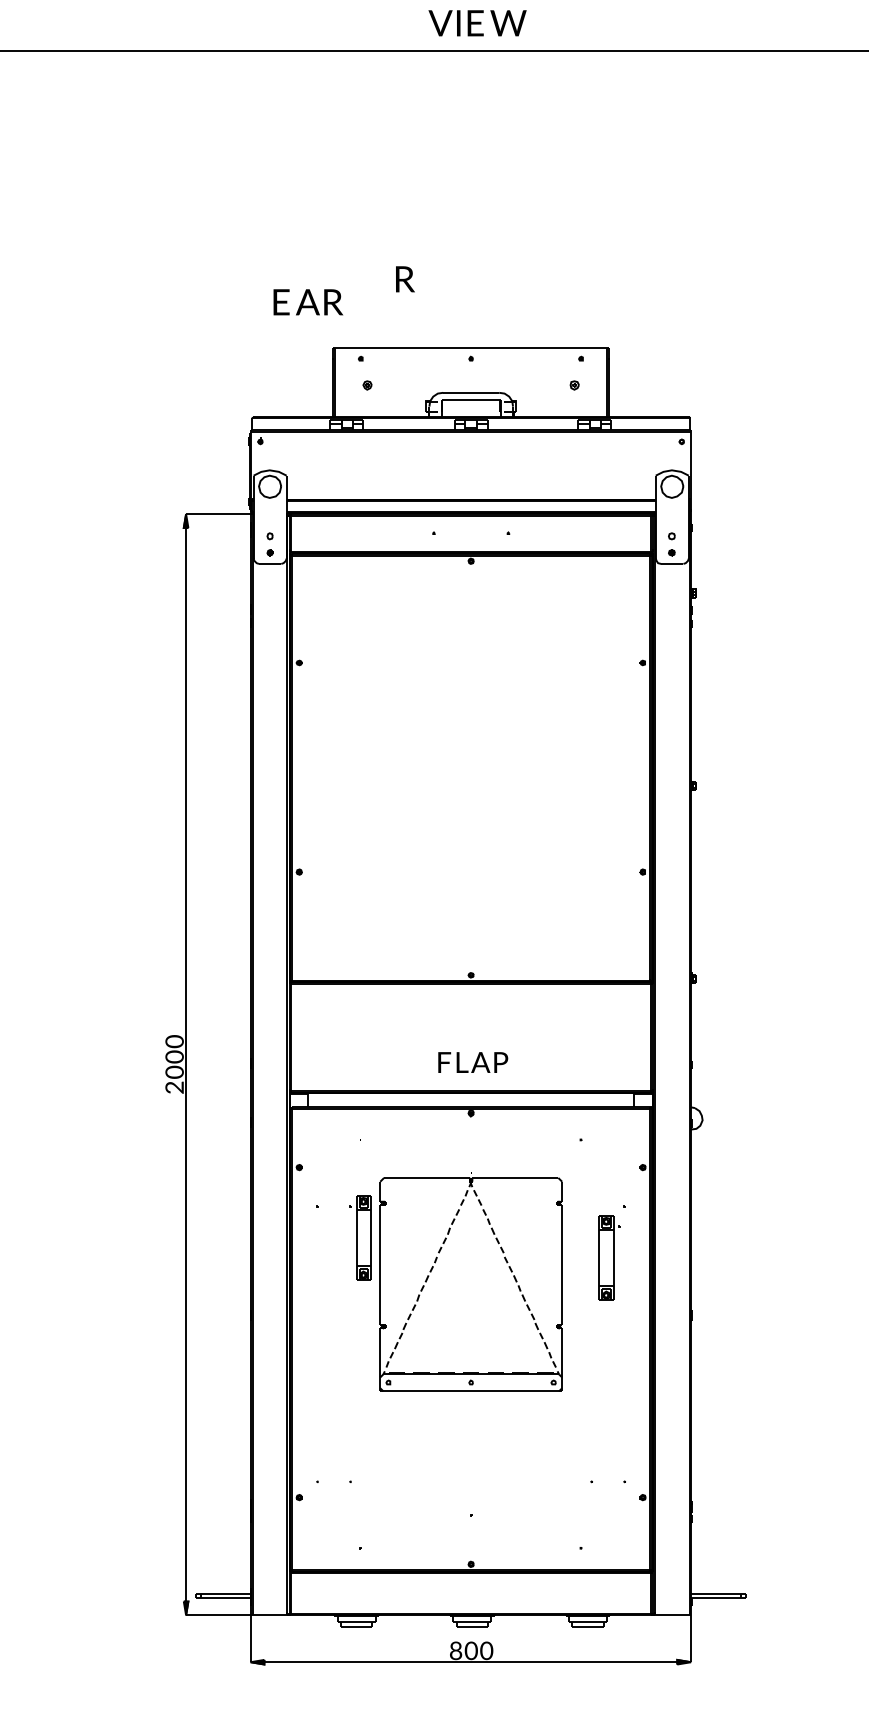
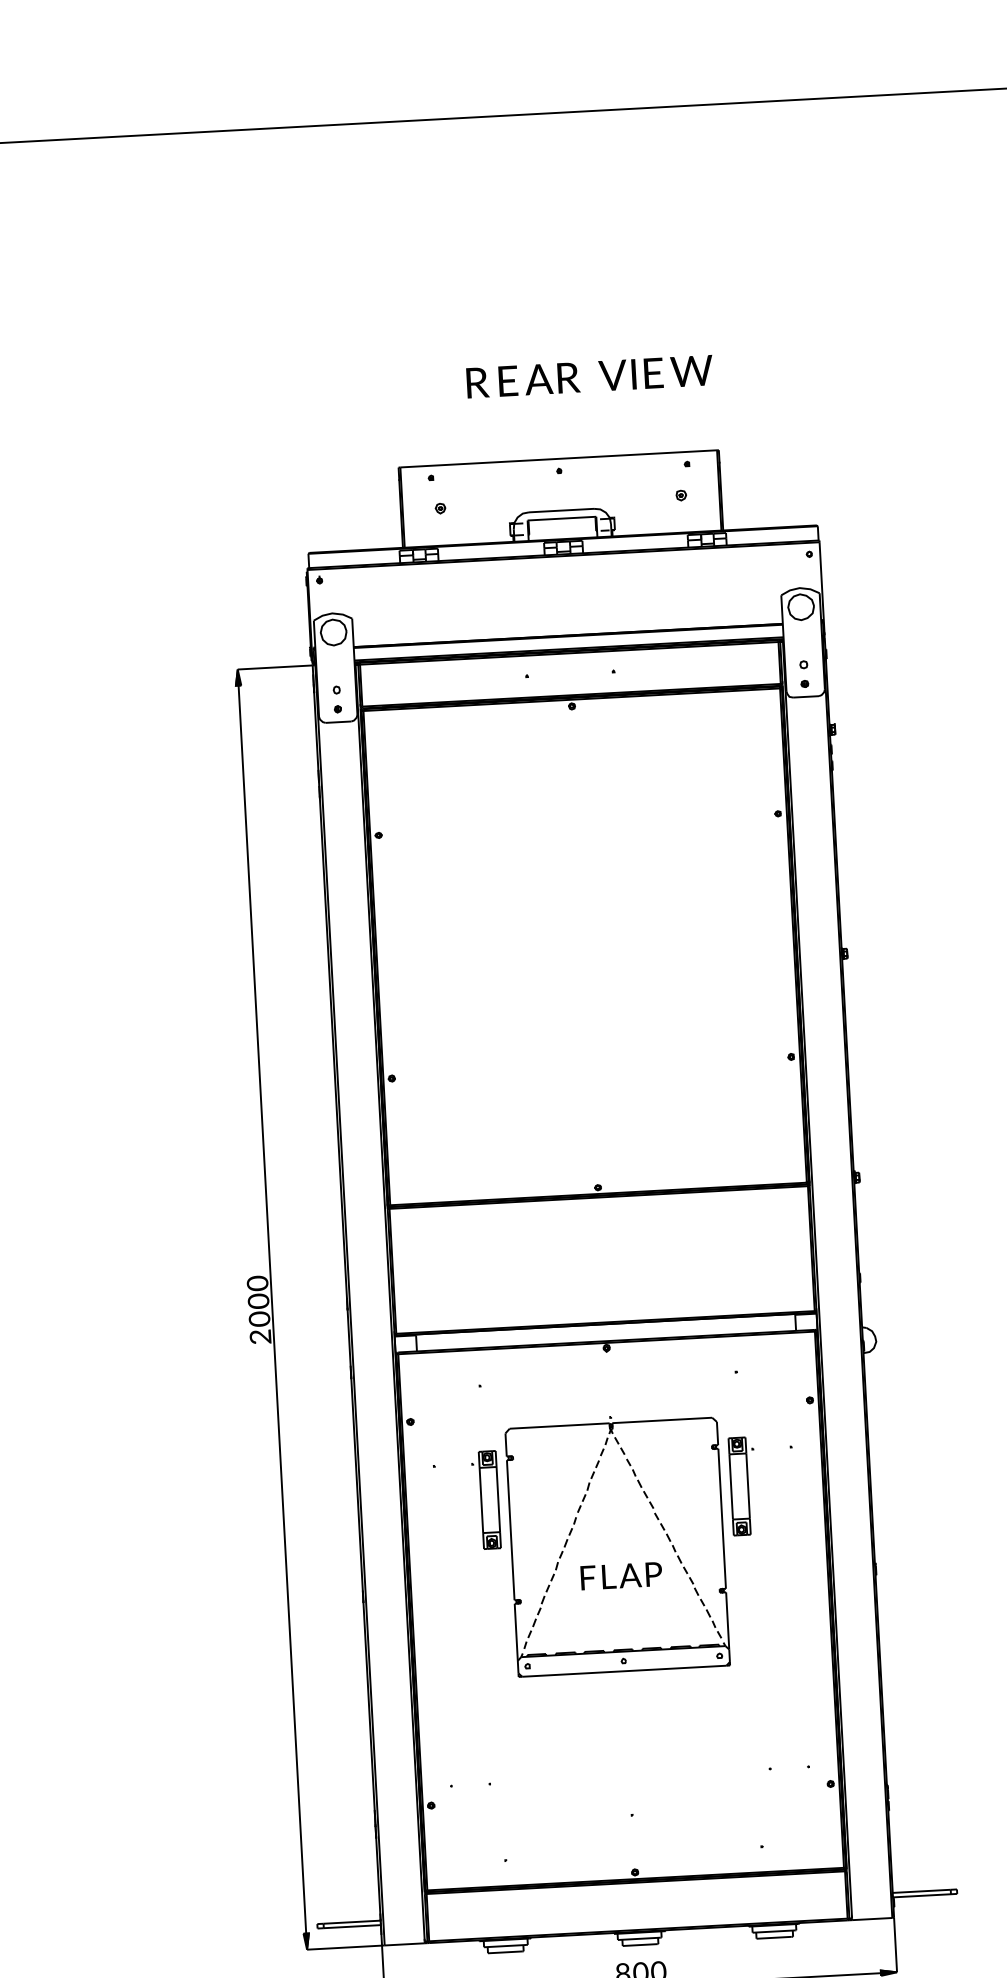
text: (477, 23) -> (655, 373), moved
text: (308, 302) -> (539, 379), moved
text: (473, 1062) -> (621, 1576), moved
part: (609, 1257) -> (742, 1485), moved

